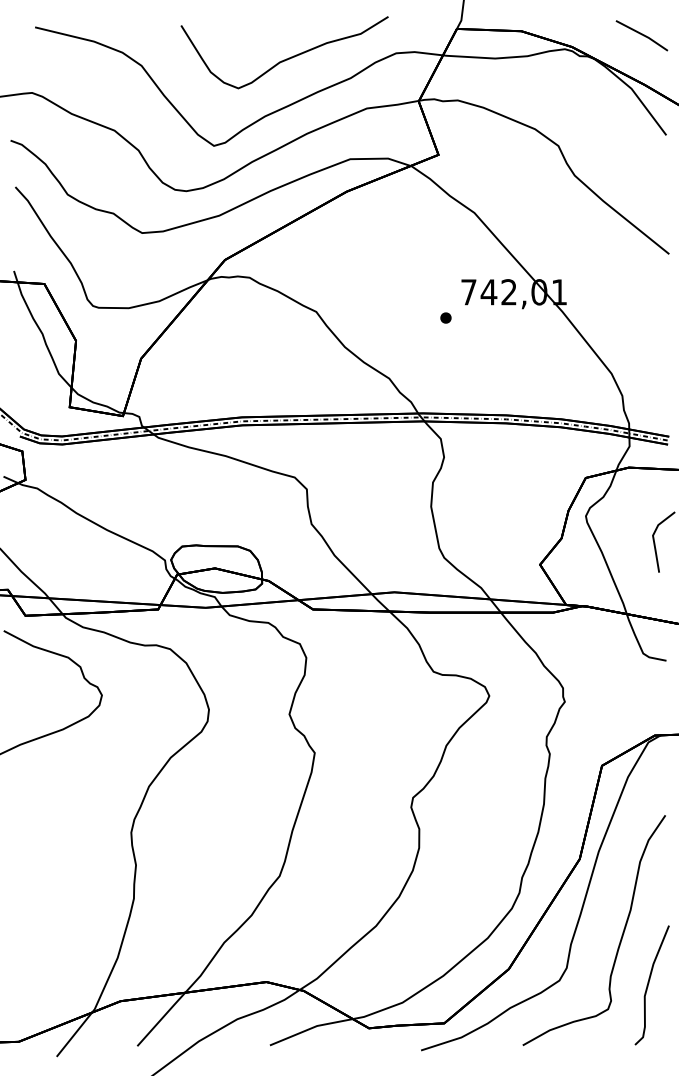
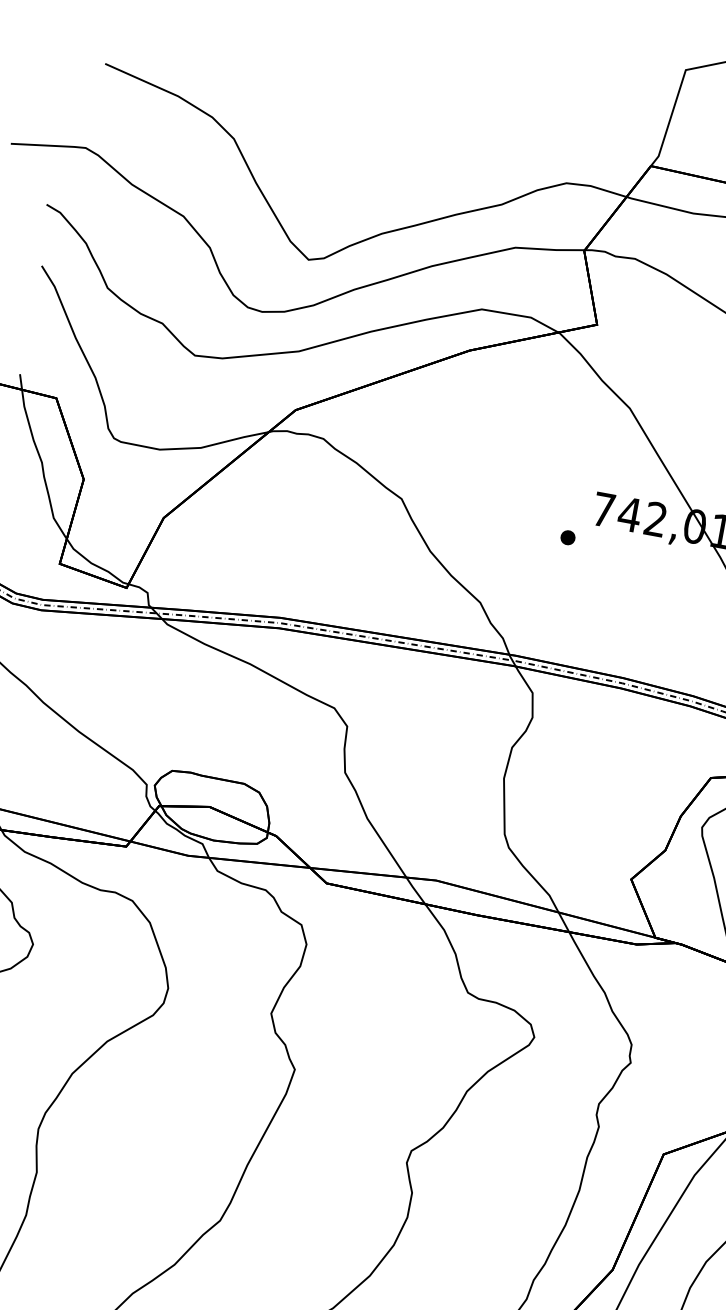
curve: (286, 58) -> (423, 163), removed

